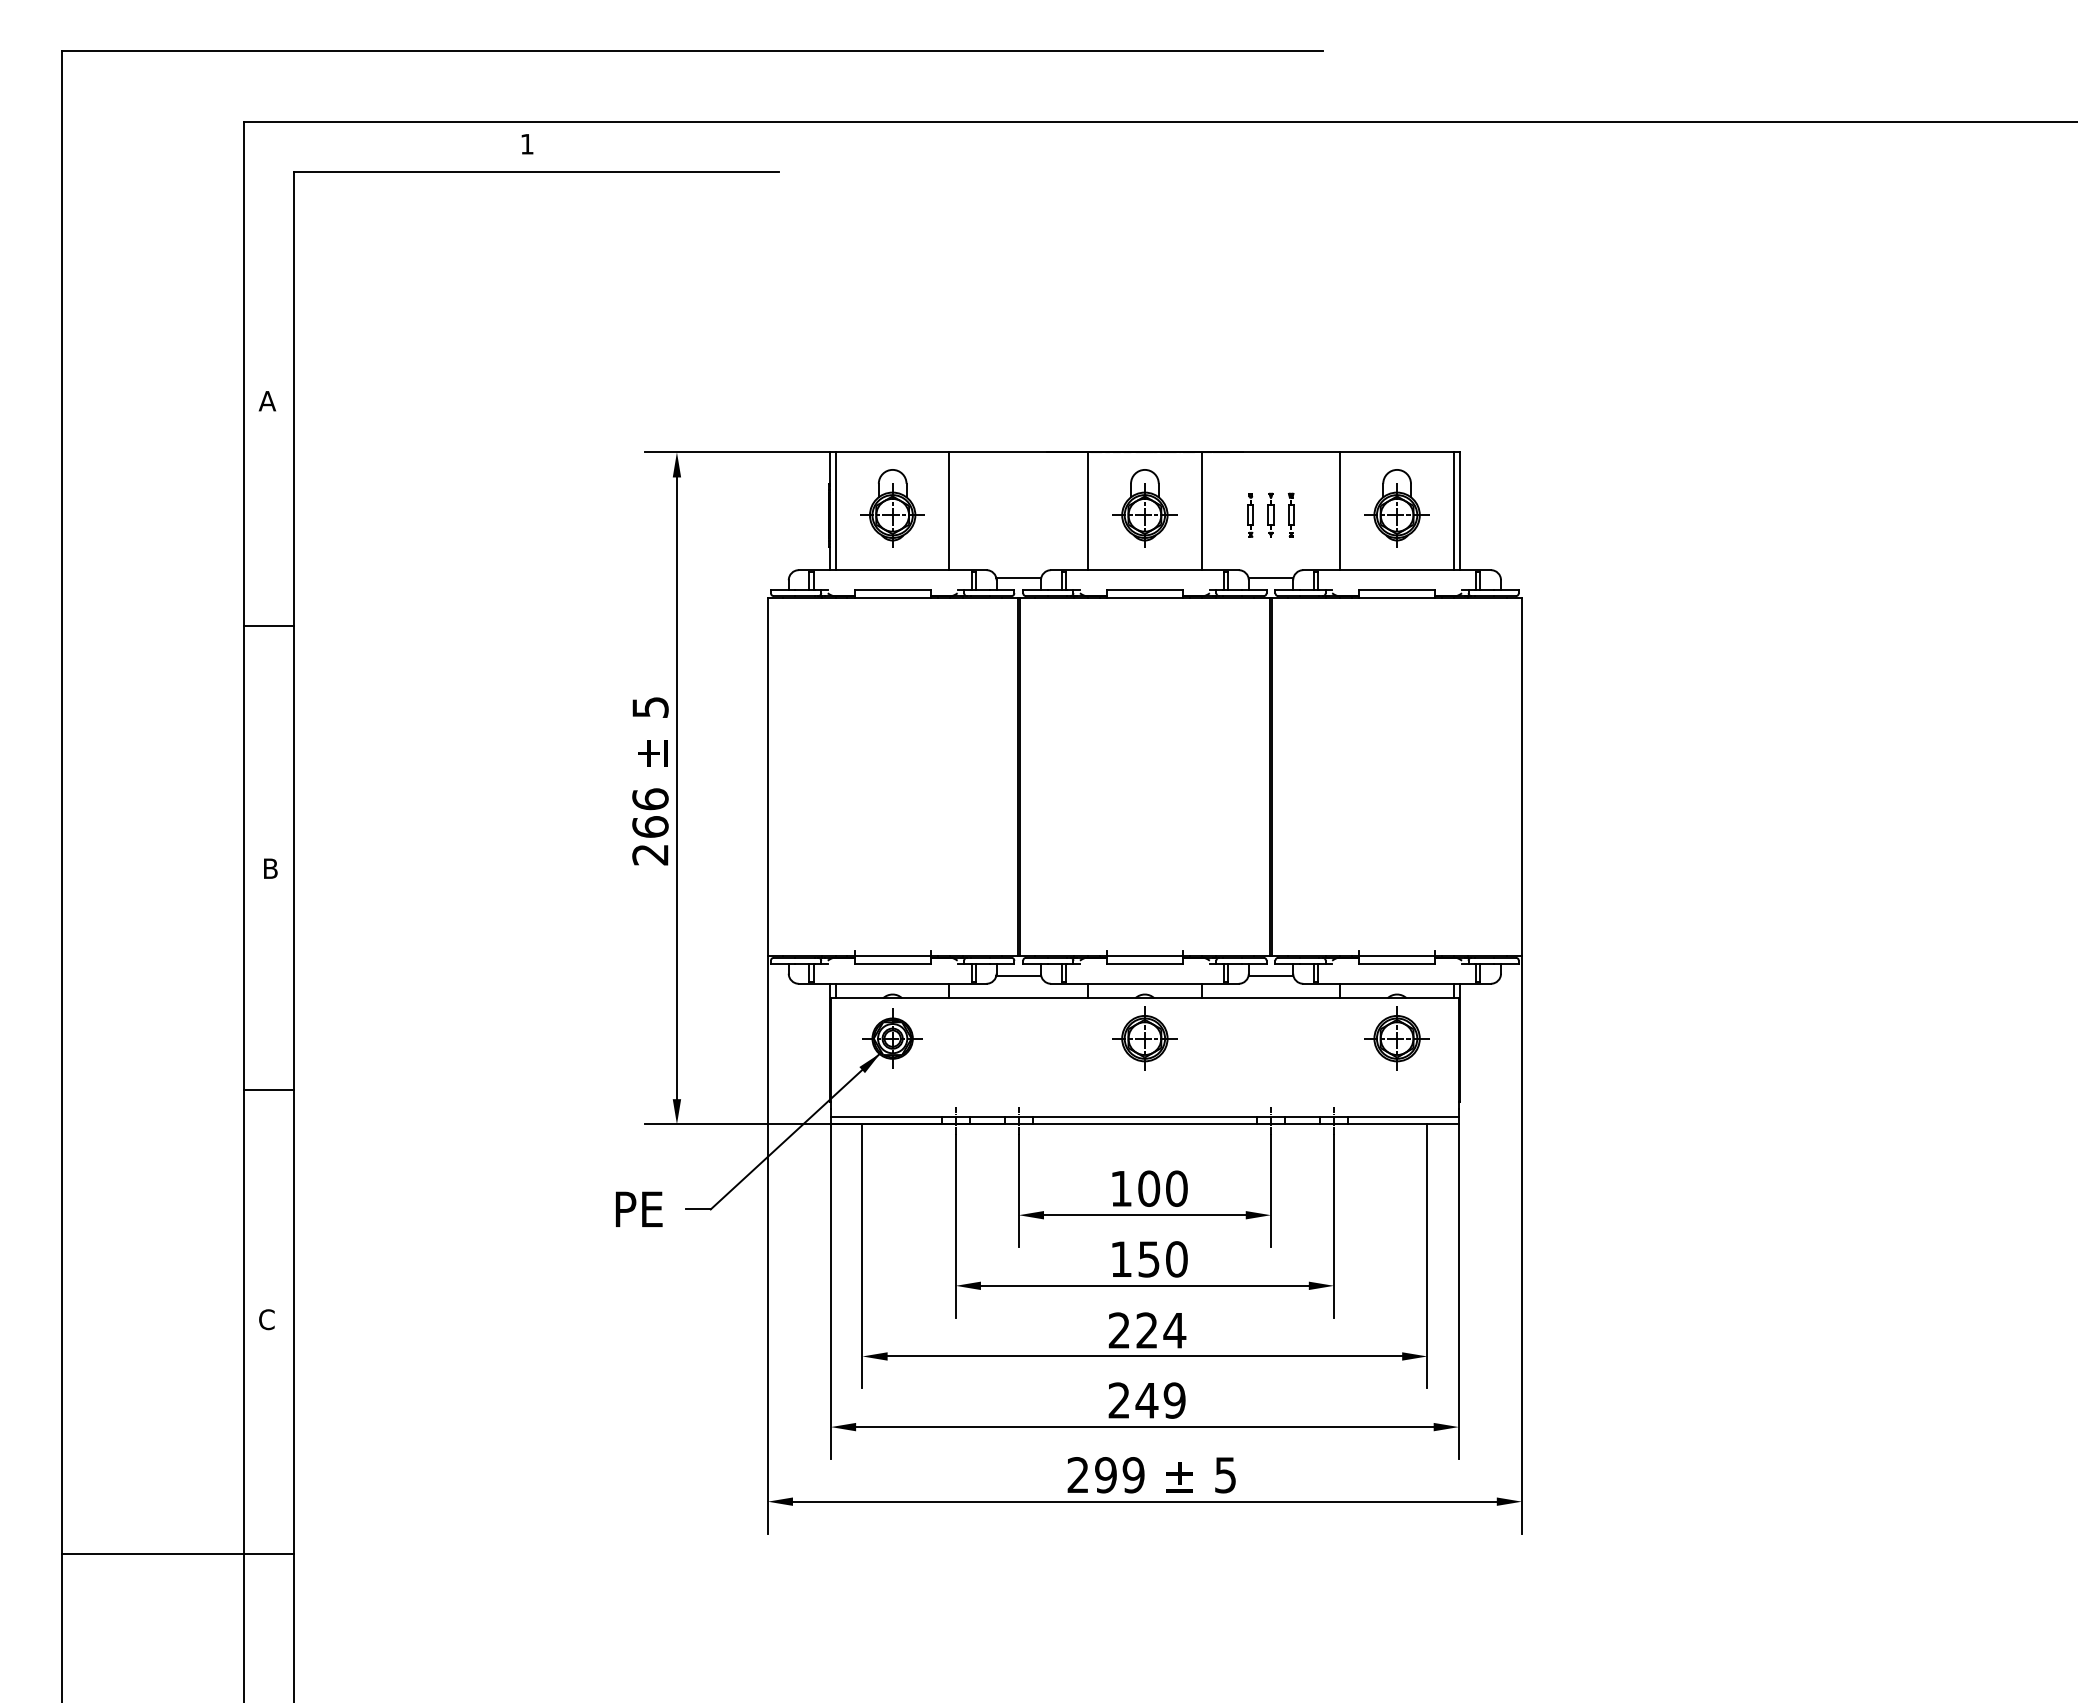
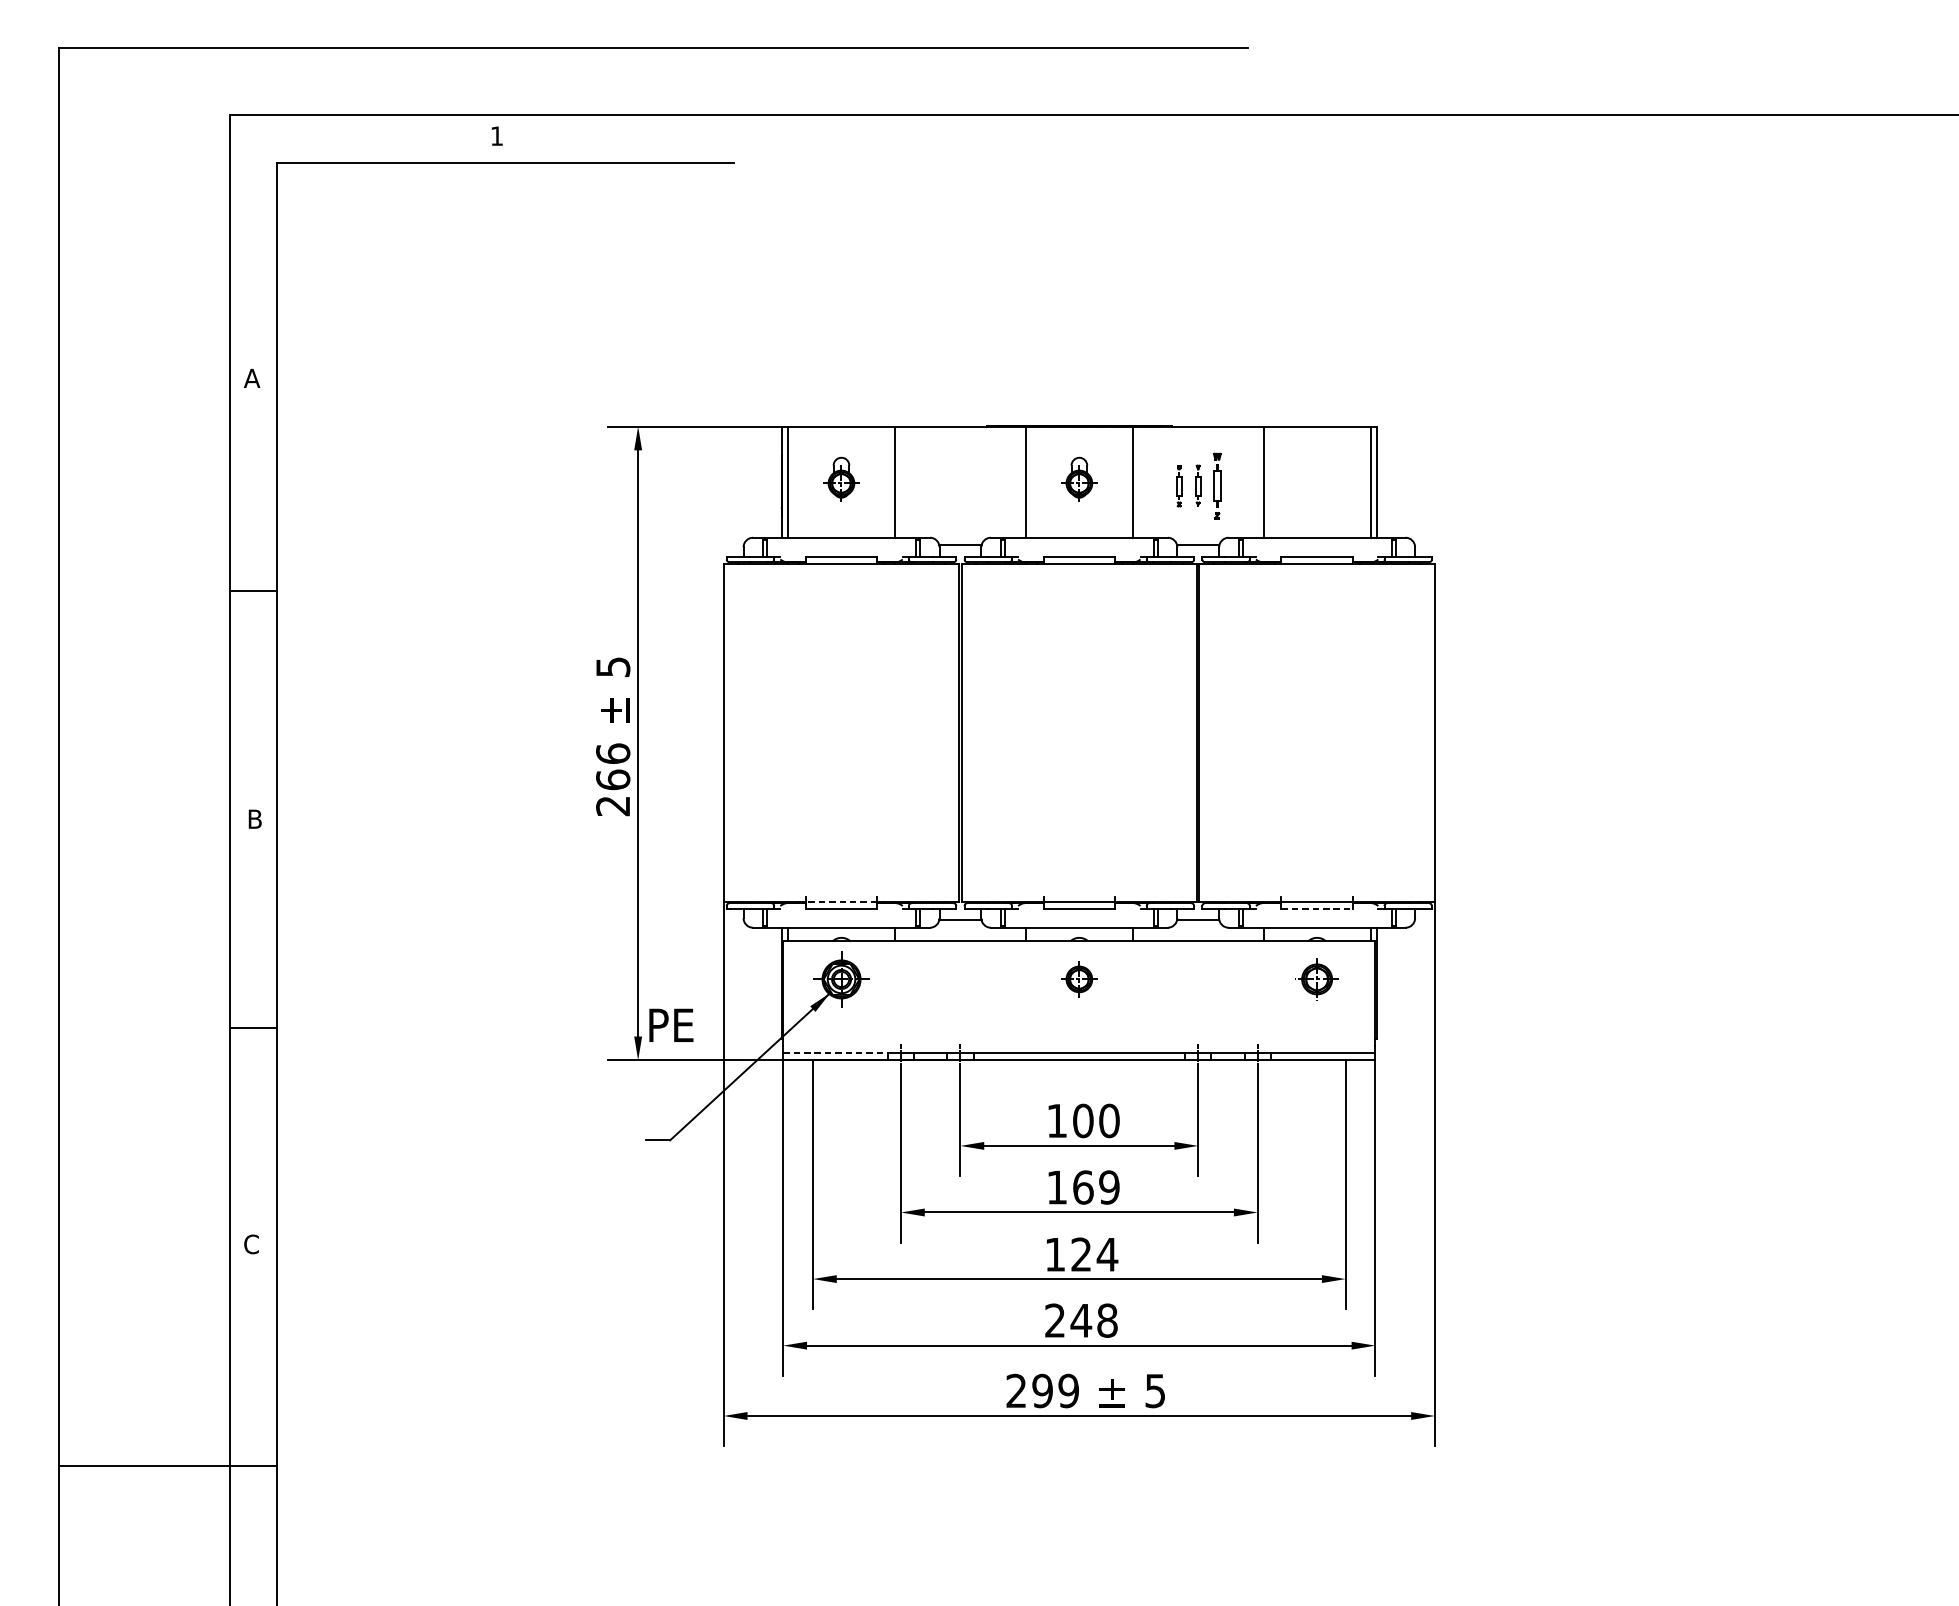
part: (892, 508) -> (841, 479), size x0.6
part: (1144, 508) -> (1078, 479), size x0.6
part: (1396, 508) -> (1316, 479), removed
part: (1290, 514) -> (1216, 485), size x1.6
line: (892, 956) -> (841, 901), solid -> dashed
line: (1397, 963) -> (1317, 908), solid -> dashed
part: (1144, 1038) -> (1078, 979), size x0.6
part: (1396, 1038) -> (1316, 979), size x0.7
line: (886, 1116) -> (835, 1052), solid -> dashed
text: (639, 1208) -> (671, 1024), moved
text: (1162, 1259) -> (1095, 1187), 150 -> 169
text: (1118, 1330) -> (1054, 1254), 224 -> 124
text: (1174, 1400) -> (1107, 1320), 249 -> 248

